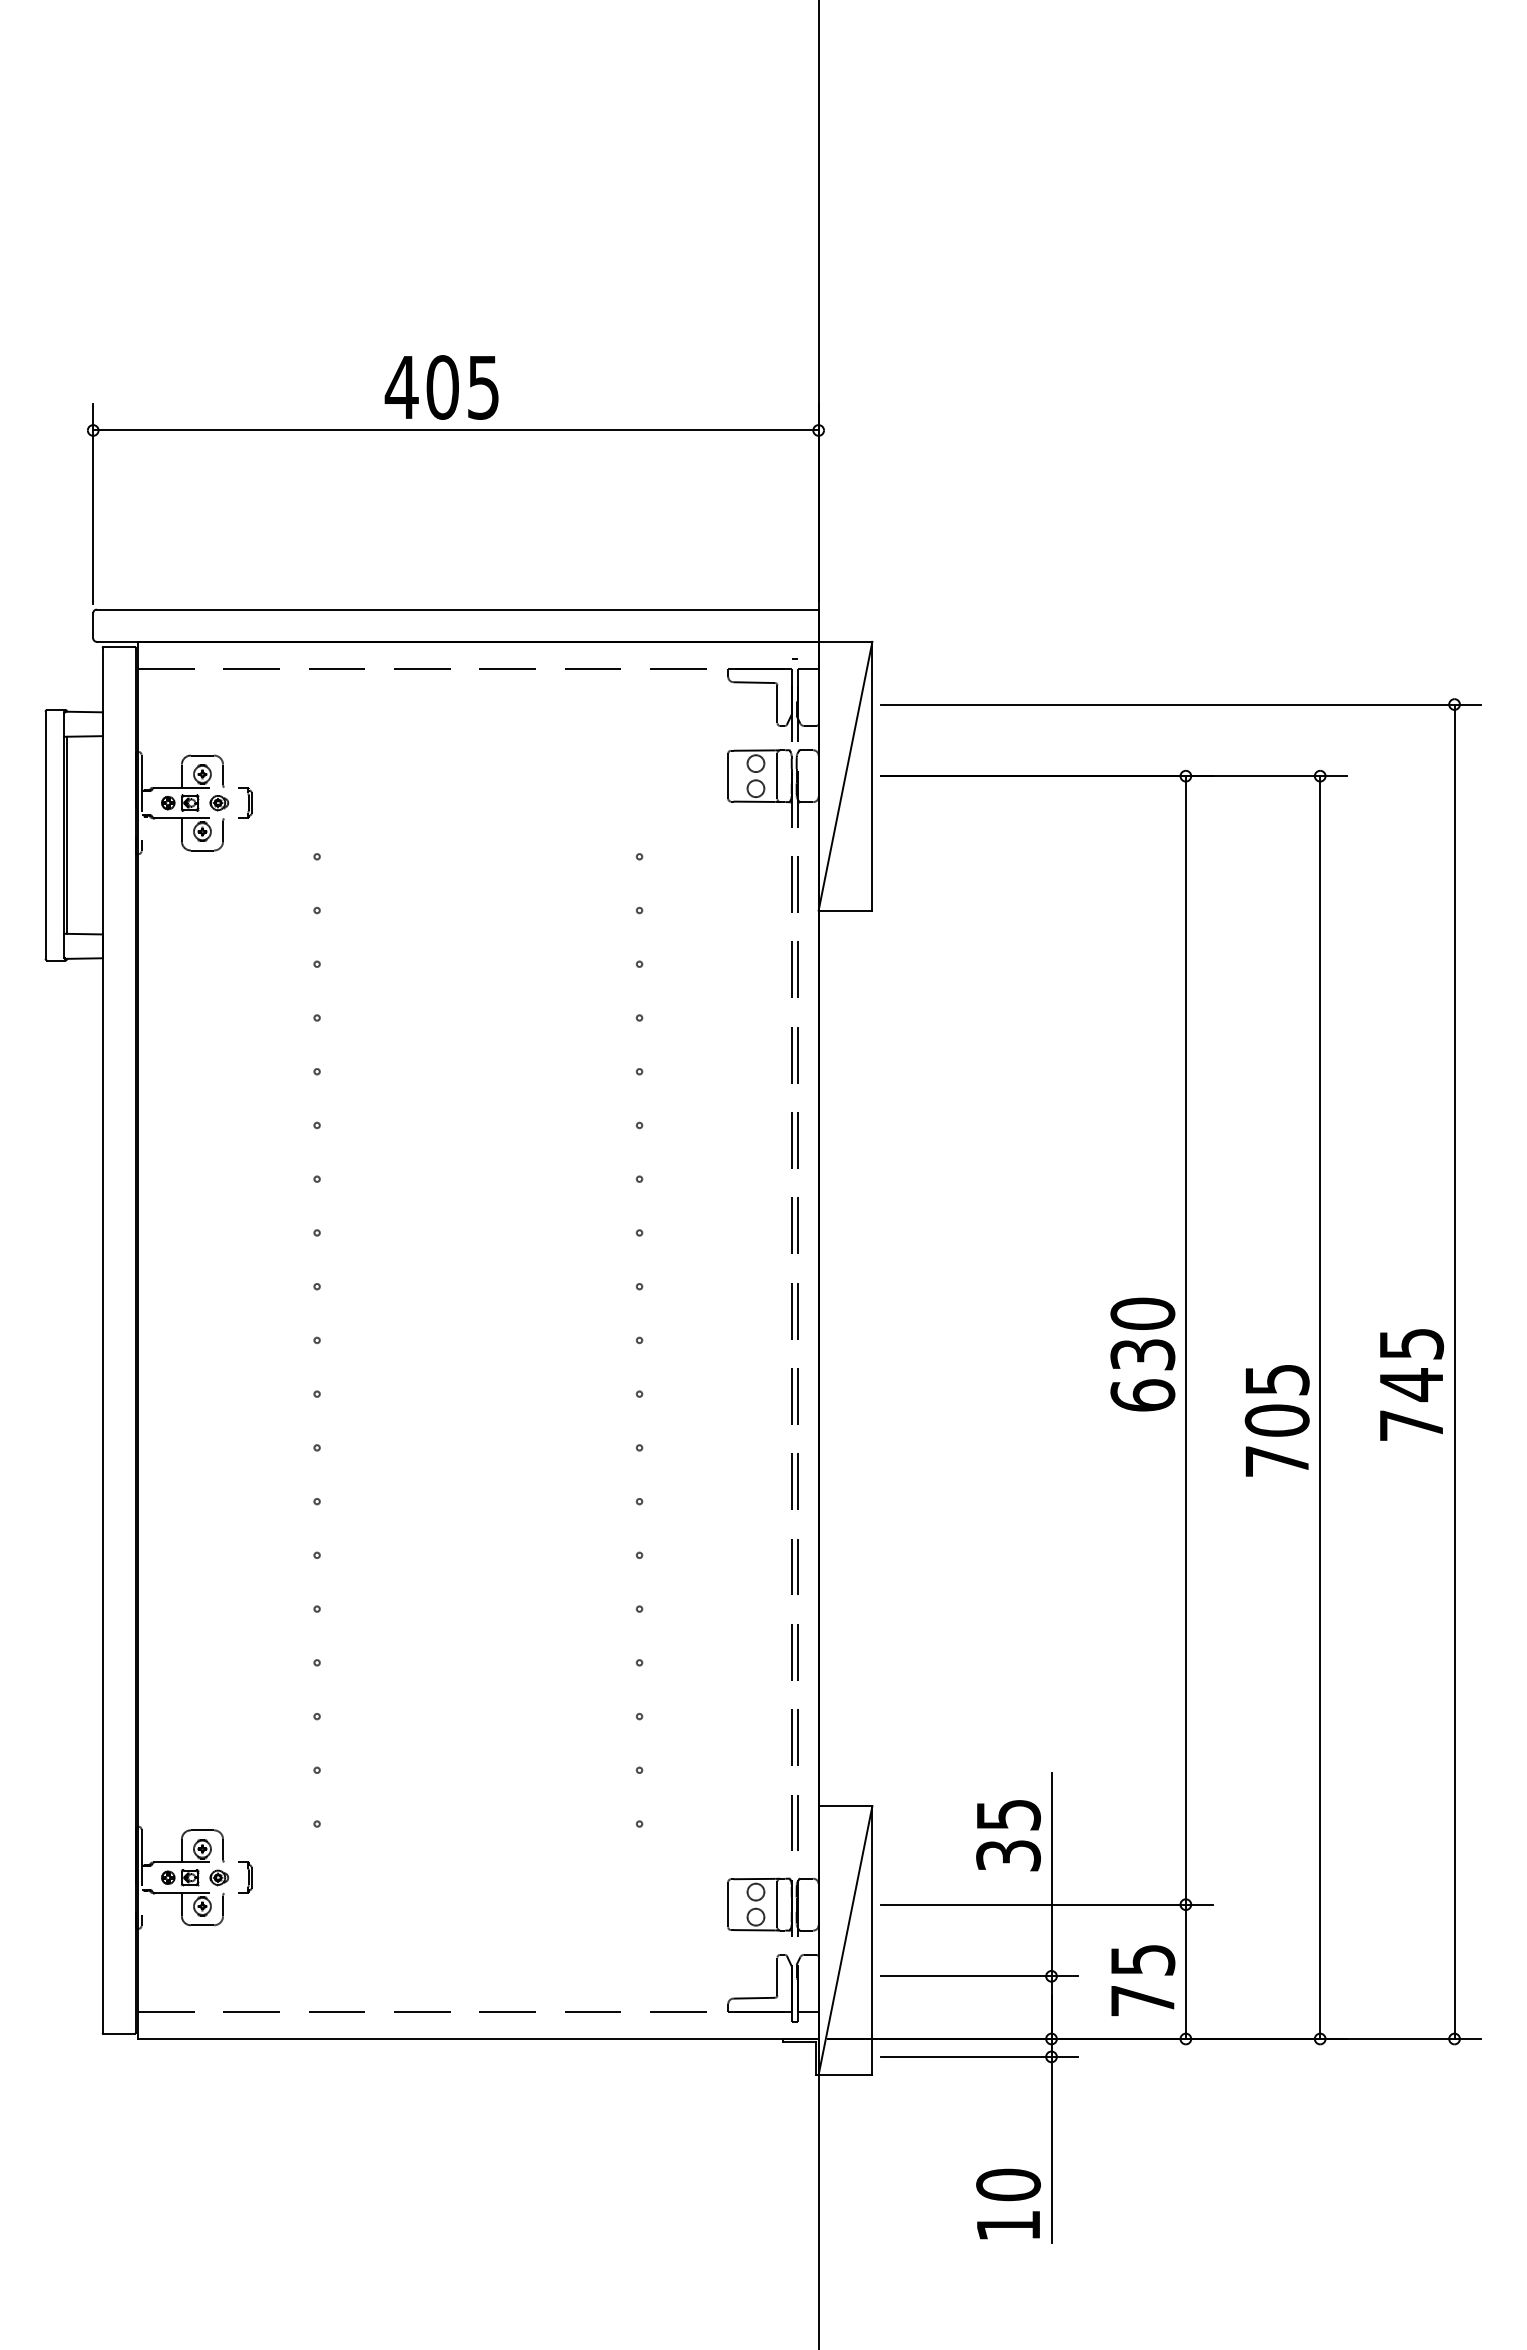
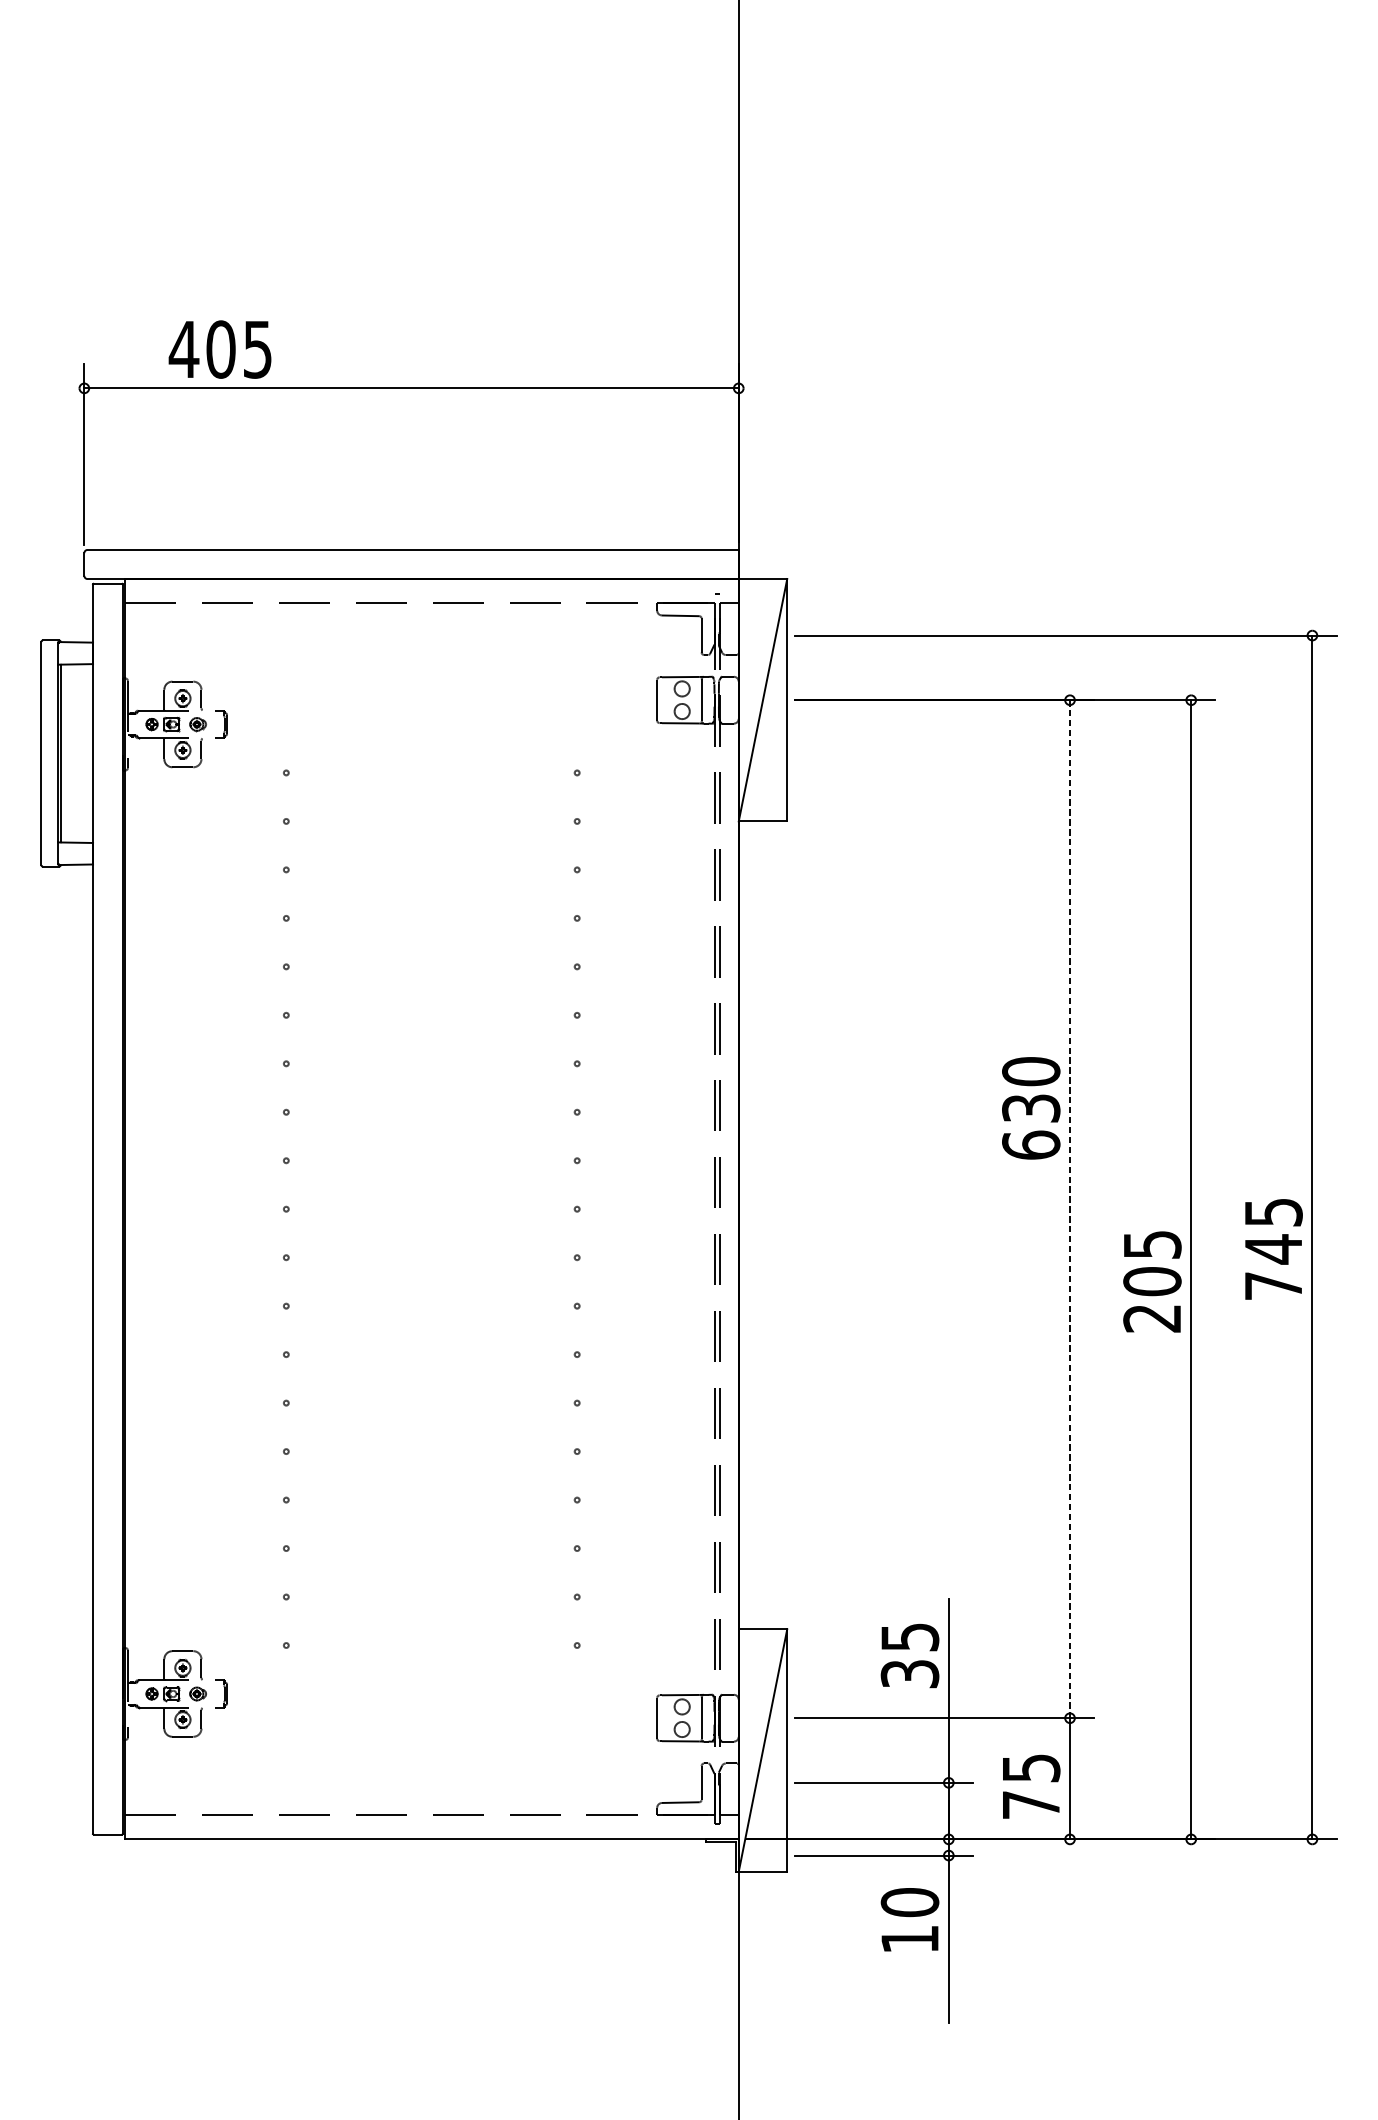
text: (441, 387) -> (219, 349), moved
line: (1185, 1340) -> (1069, 1209), solid -> dashed
text: (1142, 1354) -> (1030, 1108), moved
text: (1276, 1461) -> (1151, 1318), 705 -> 205
text: (1008, 2203) -> (910, 1919), moved

